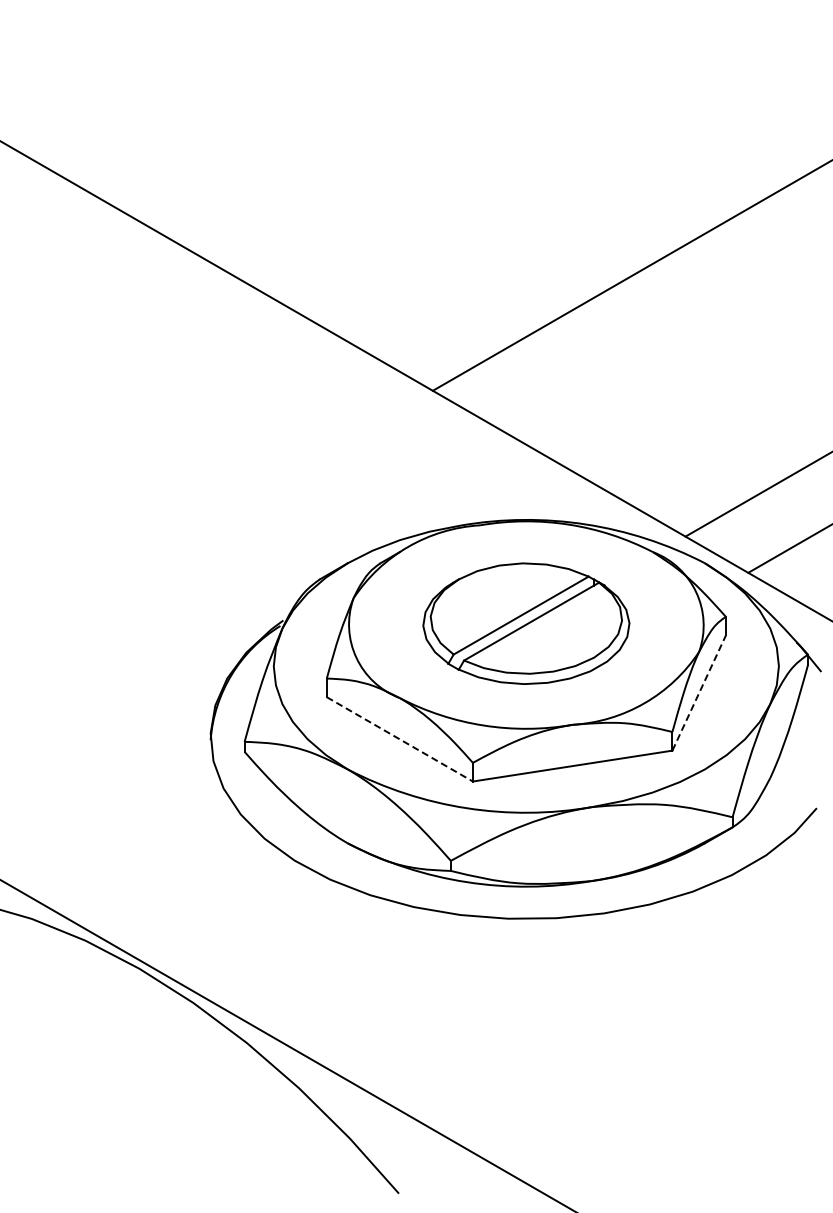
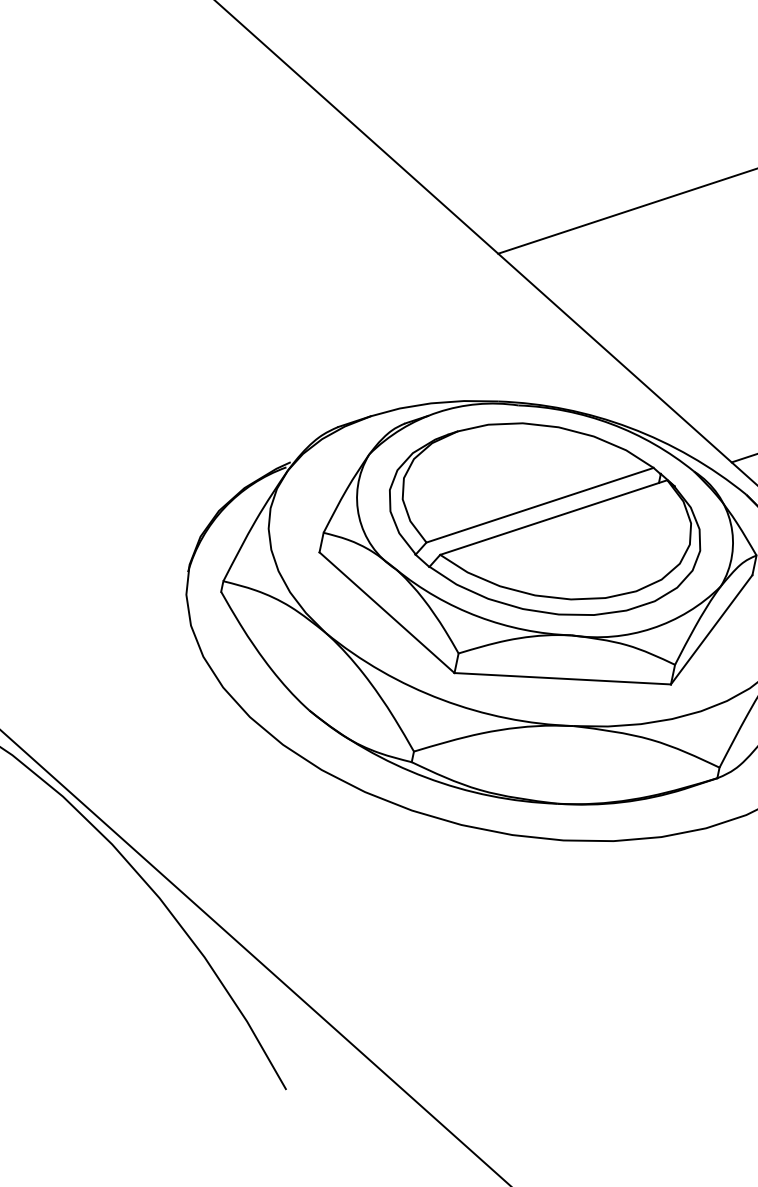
part: (526, 623) -> (545, 518), size x1.43
line: (699, 692) -> (712, 629), dashed -> solid
line: (400, 739) -> (387, 613), dashed -> solid

